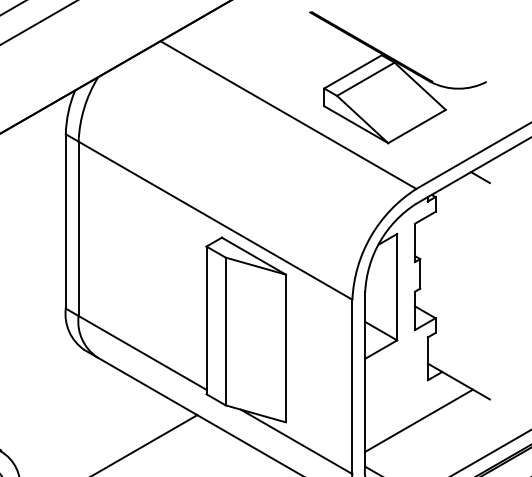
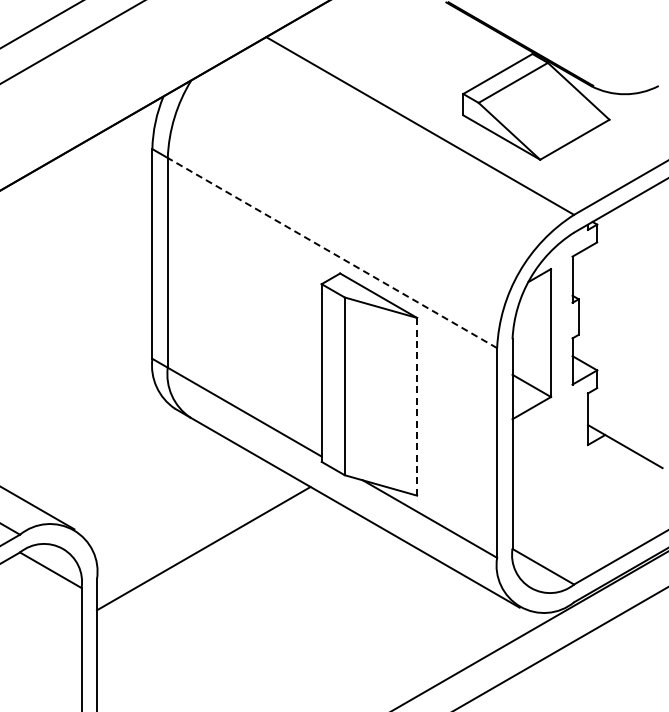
line: (479, 177) -> (650, 200), removed
line: (215, 220) -> (332, 252), solid -> dashed
line: (286, 348) -> (417, 406), solid -> dashed
line: (419, 420) -> (577, 493), removed

